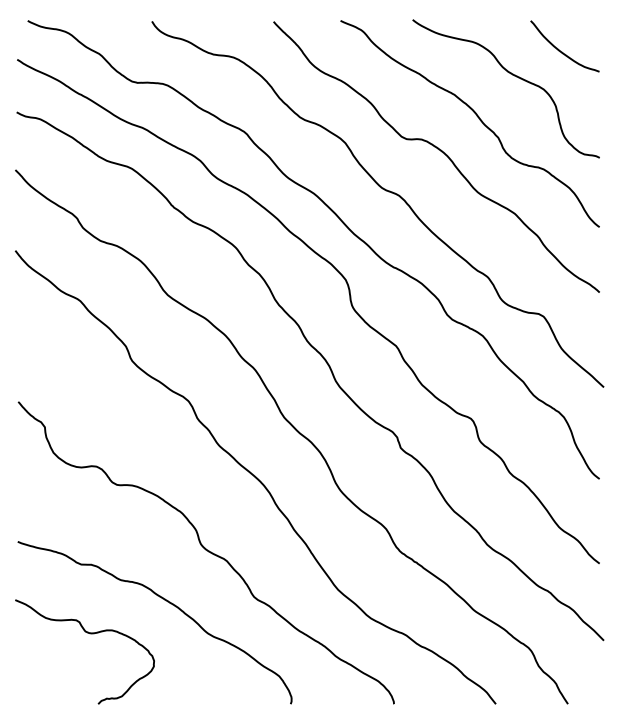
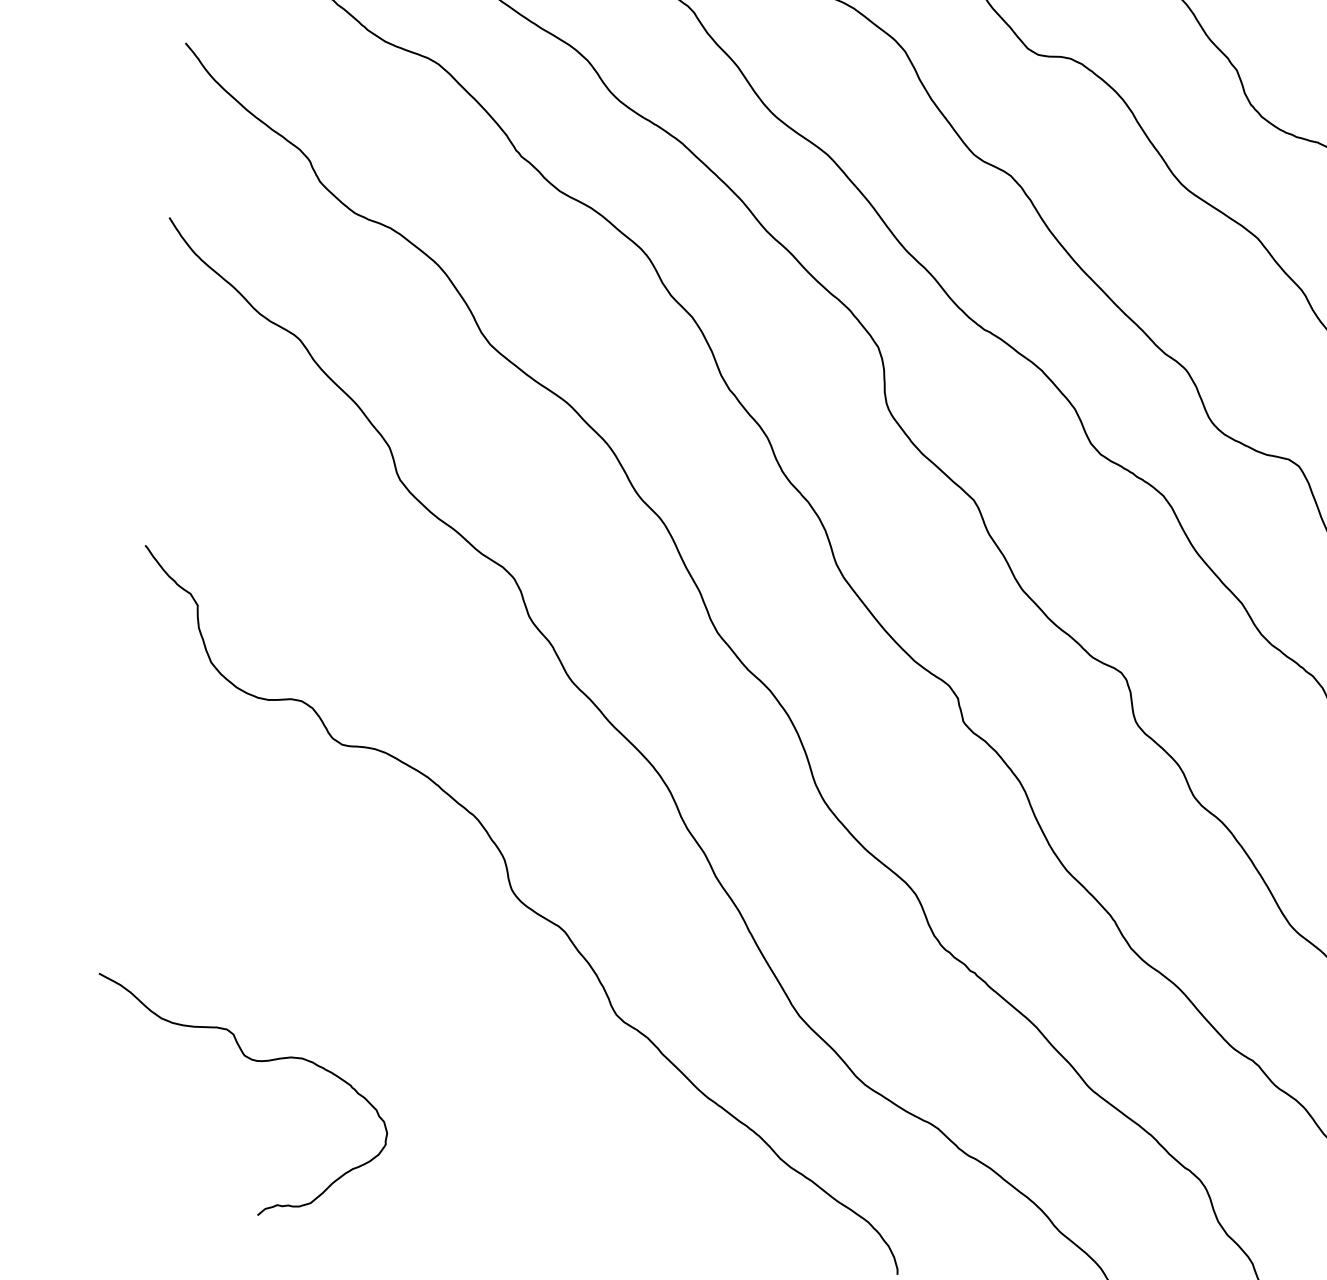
curve: (167, 602) -> (427, 1009), removed

